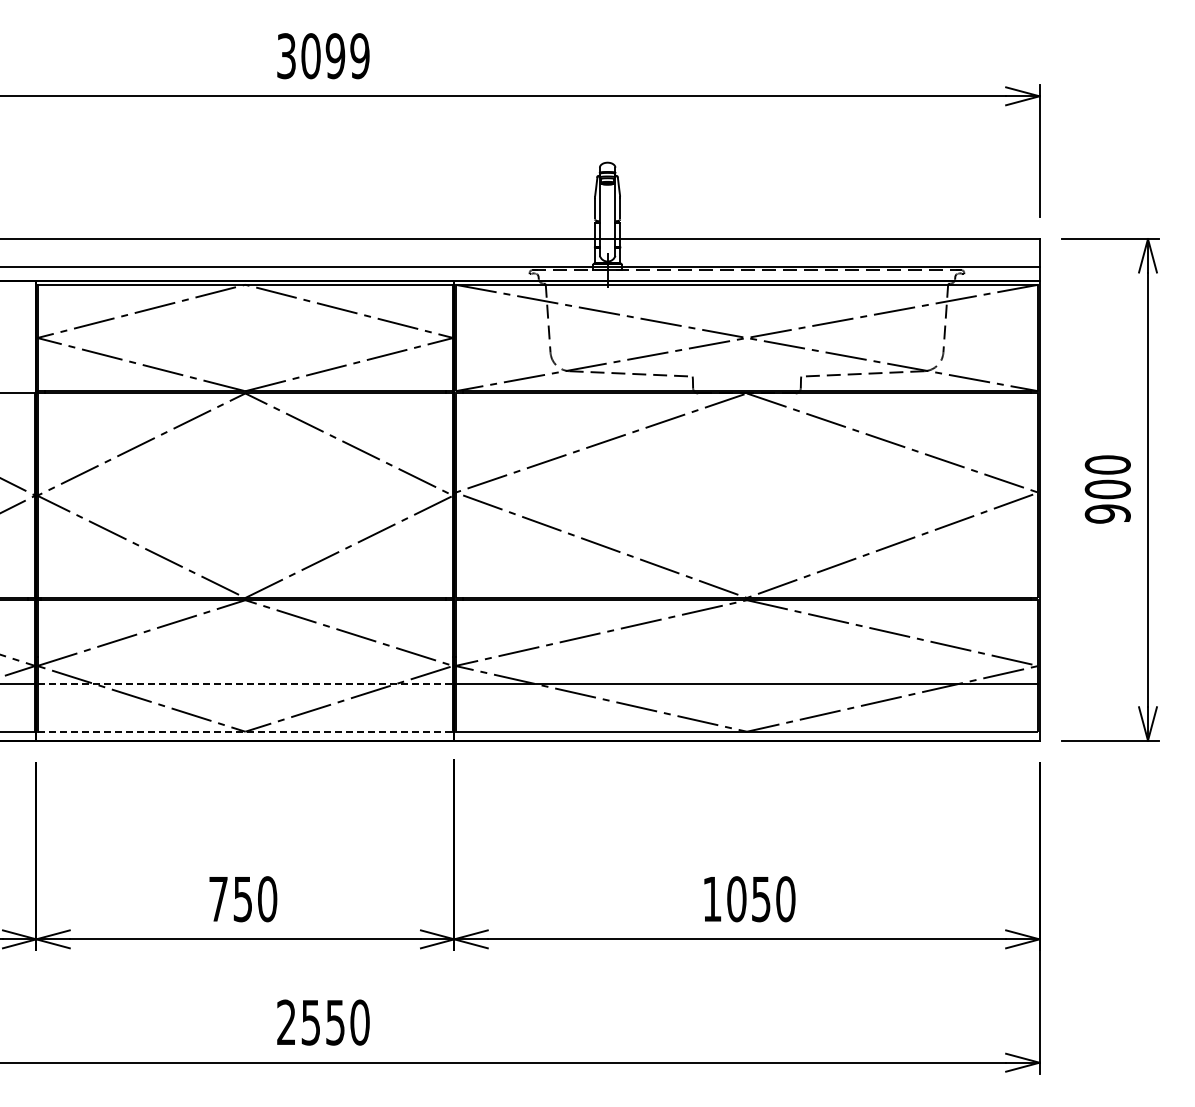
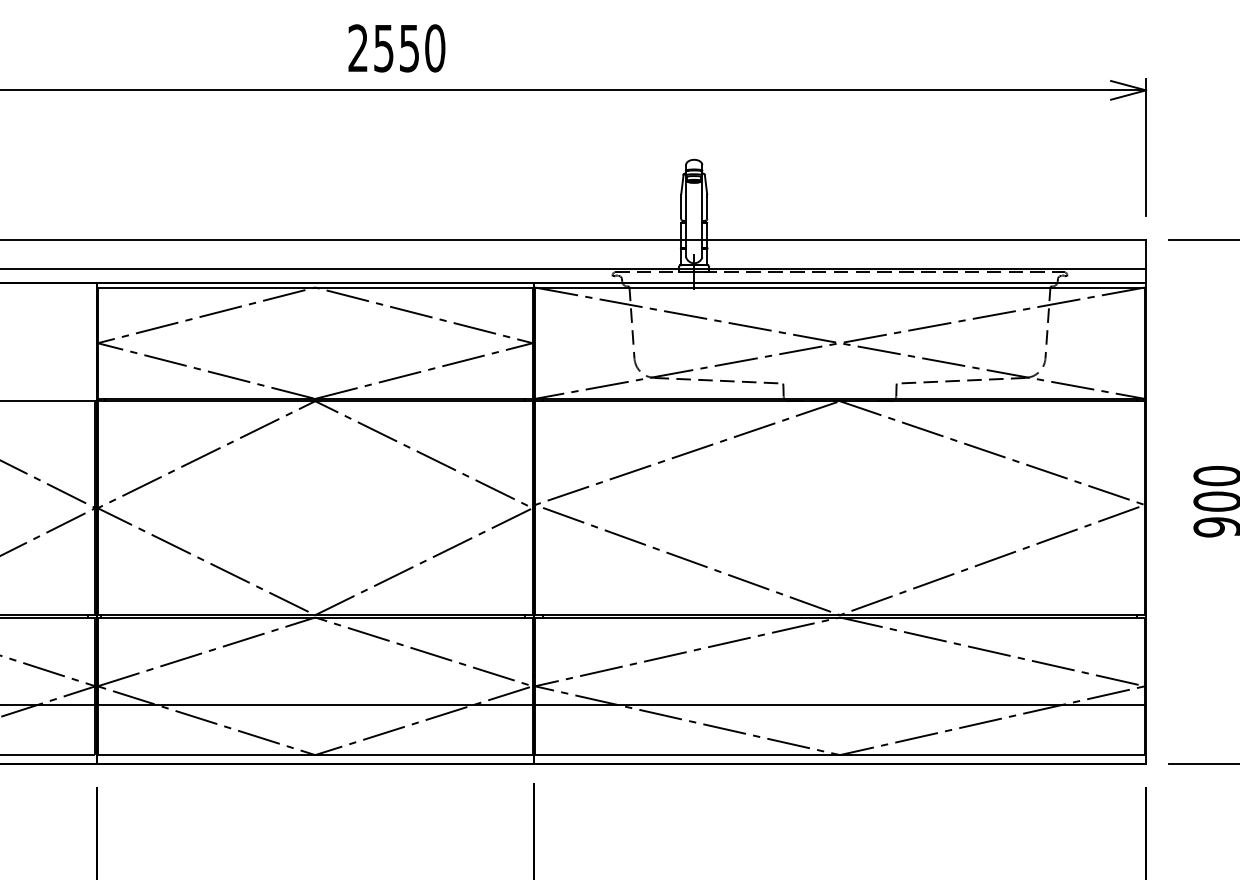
text: (323, 56) -> (396, 48), 3099 -> 2550
line: (245, 683) -> (315, 704), dashed -> solid
line: (245, 731) -> (315, 754), dashed -> solid

